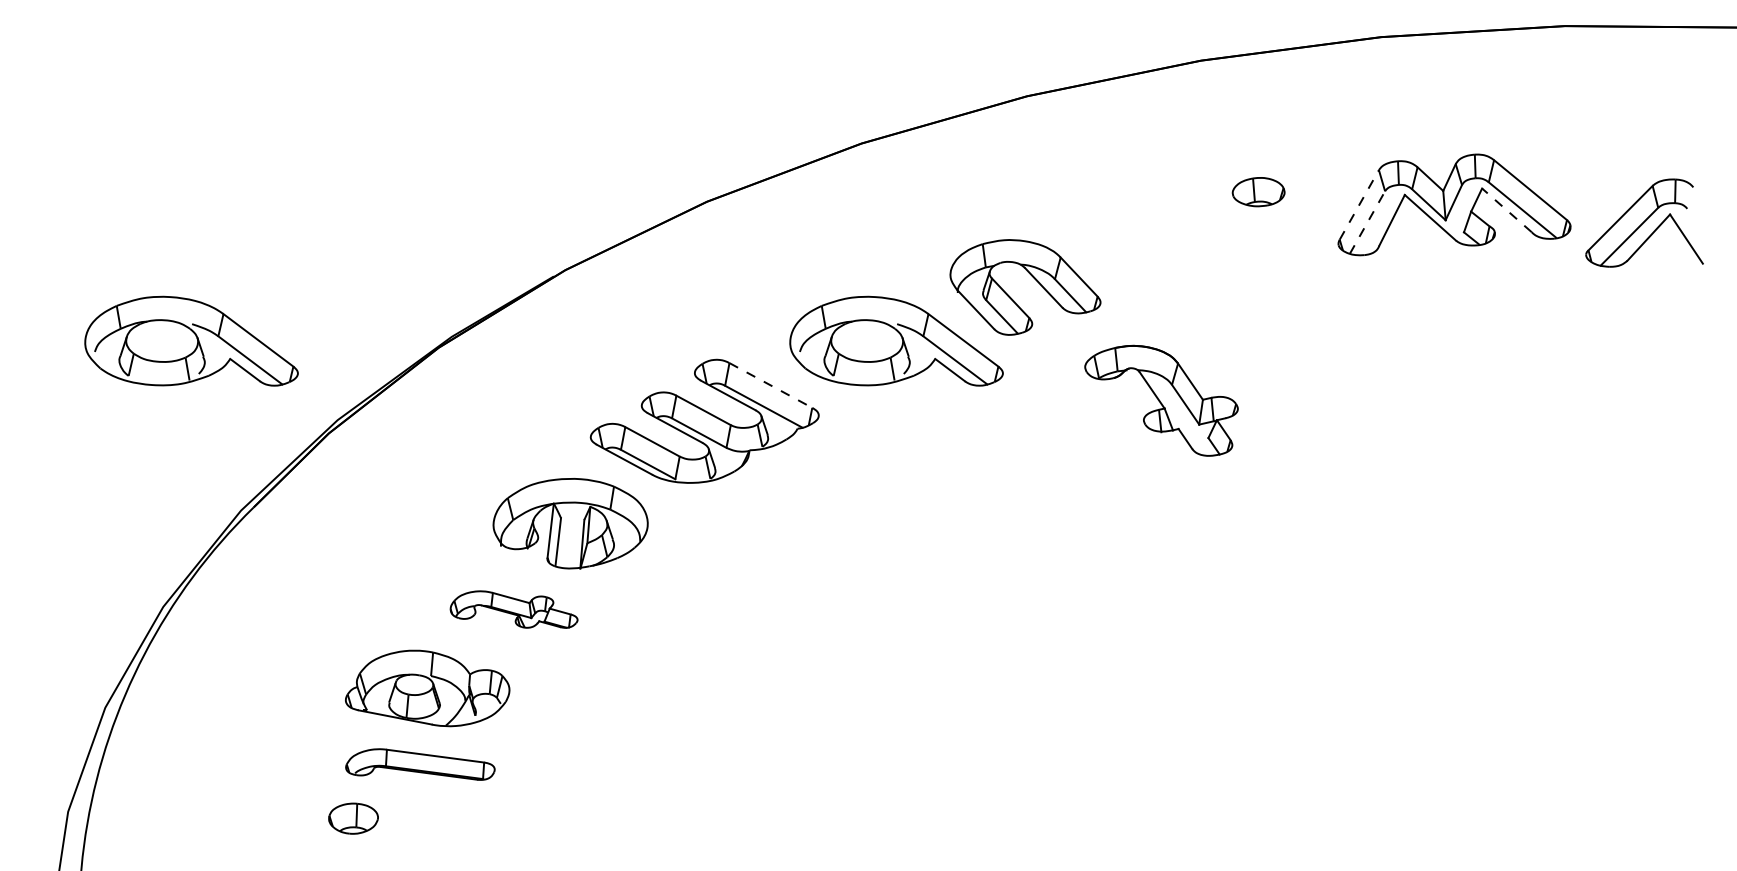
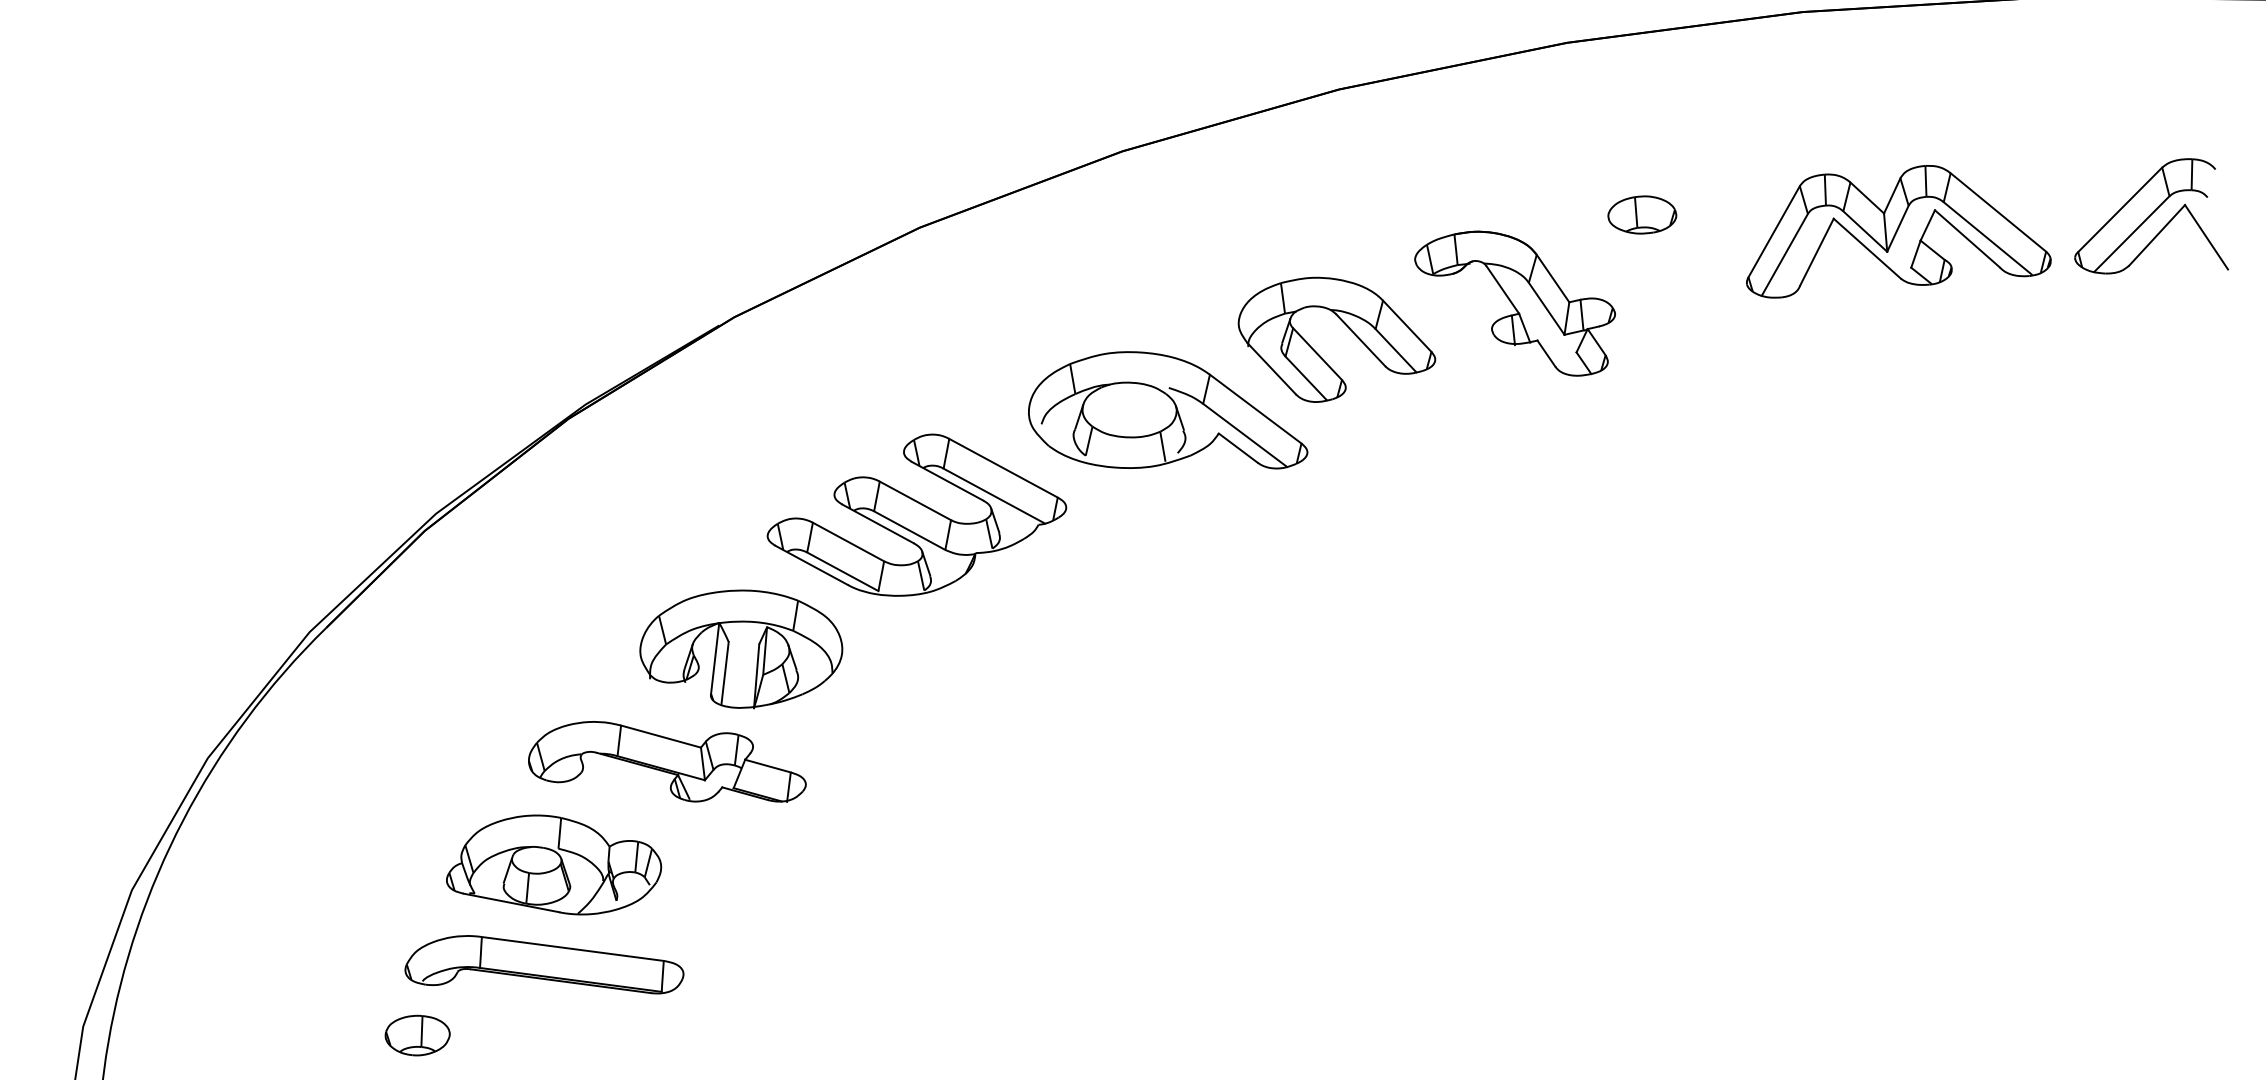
line: (1359, 204) -> (1774, 231), dashed -> solid
line: (1506, 210) -> (1966, 239), dashed -> solid
line: (1367, 222) -> (1784, 254), dashed -> solid
part: (1644, 222) -> (2151, 215), moved
part: (191, 340) -> (244, 409), removed
line: (771, 385) -> (1004, 468), dashed -> solid
part: (1161, 400) -> (1515, 303), moved
part: (513, 609) -> (666, 761), size x1.67
part: (420, 764) -> (544, 964), size x1.43
part: (353, 818) -> (417, 1035), moved

